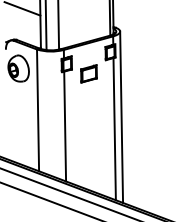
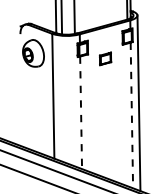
part: (88, 73) -> (105, 58), size x0.7
line: (65, 126) -> (81, 112), solid -> dashed
line: (114, 129) -> (131, 115), solid -> dashed

